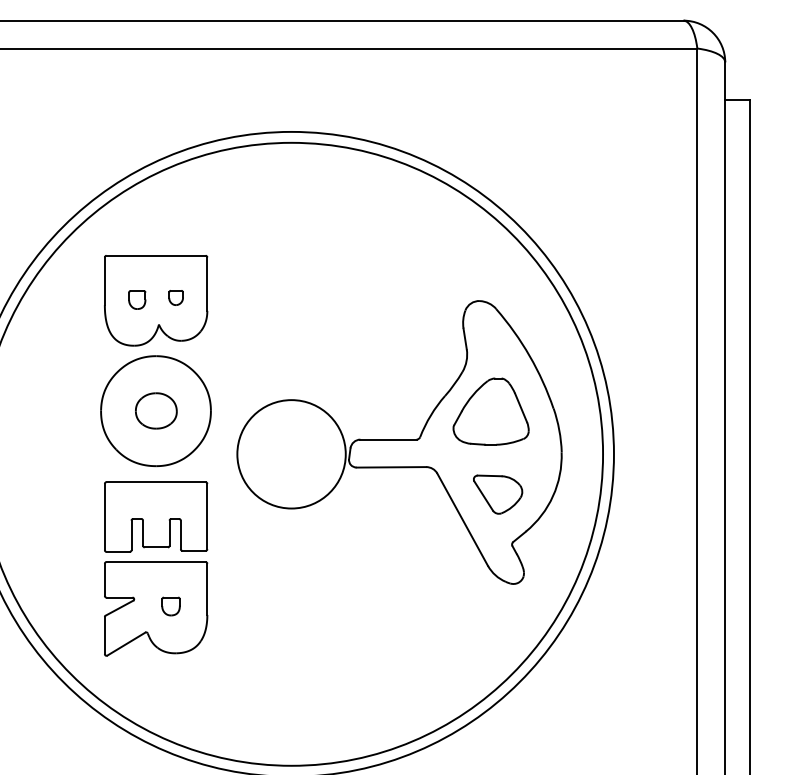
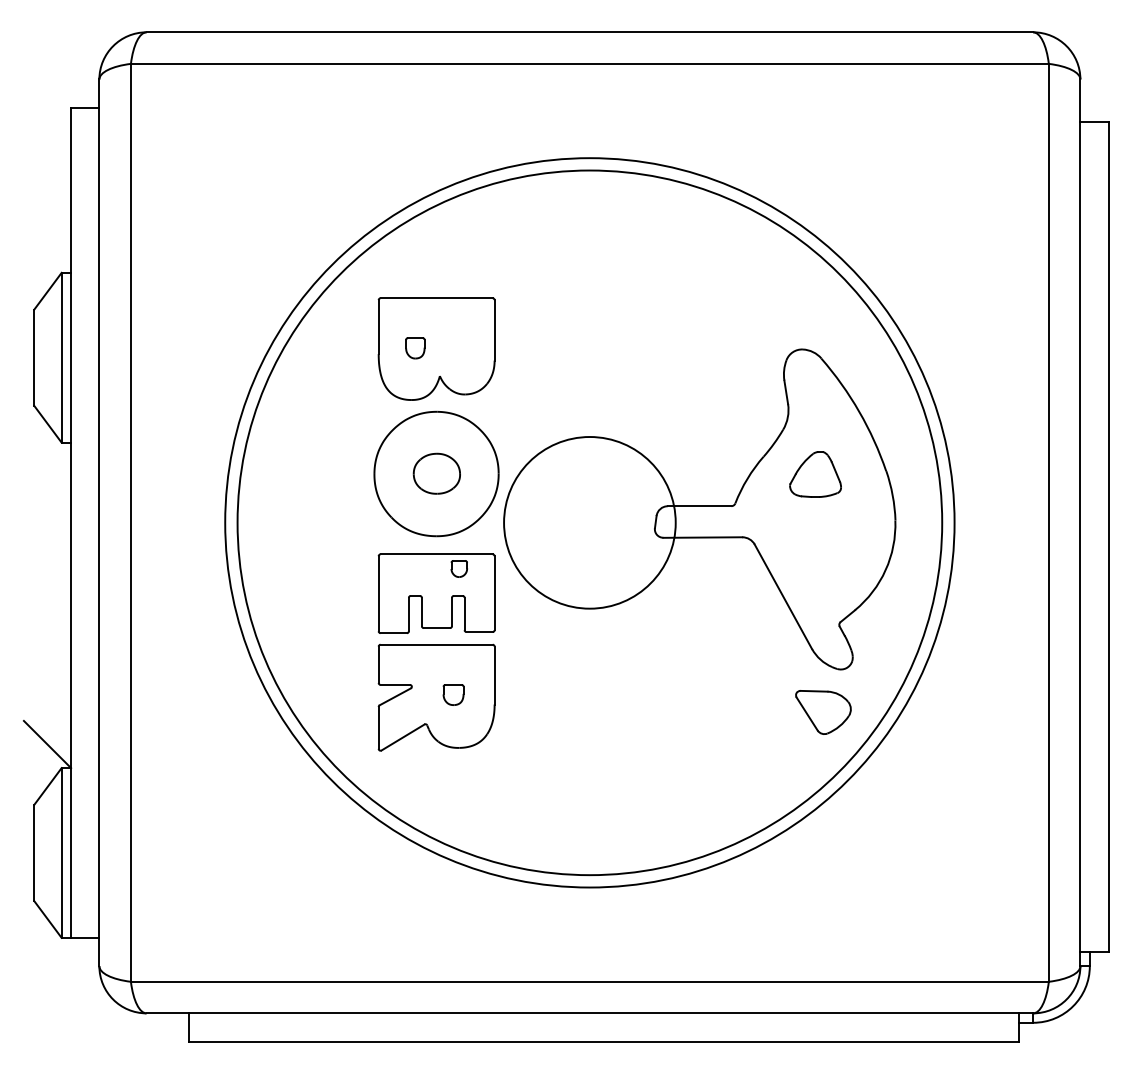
part: (175, 297) -> (458, 568), moved
part: (491, 411) -> (815, 474), size x0.6
circle: (291, 454) -> (589, 522), size x1.4
part: (498, 494) -> (823, 712), moved

